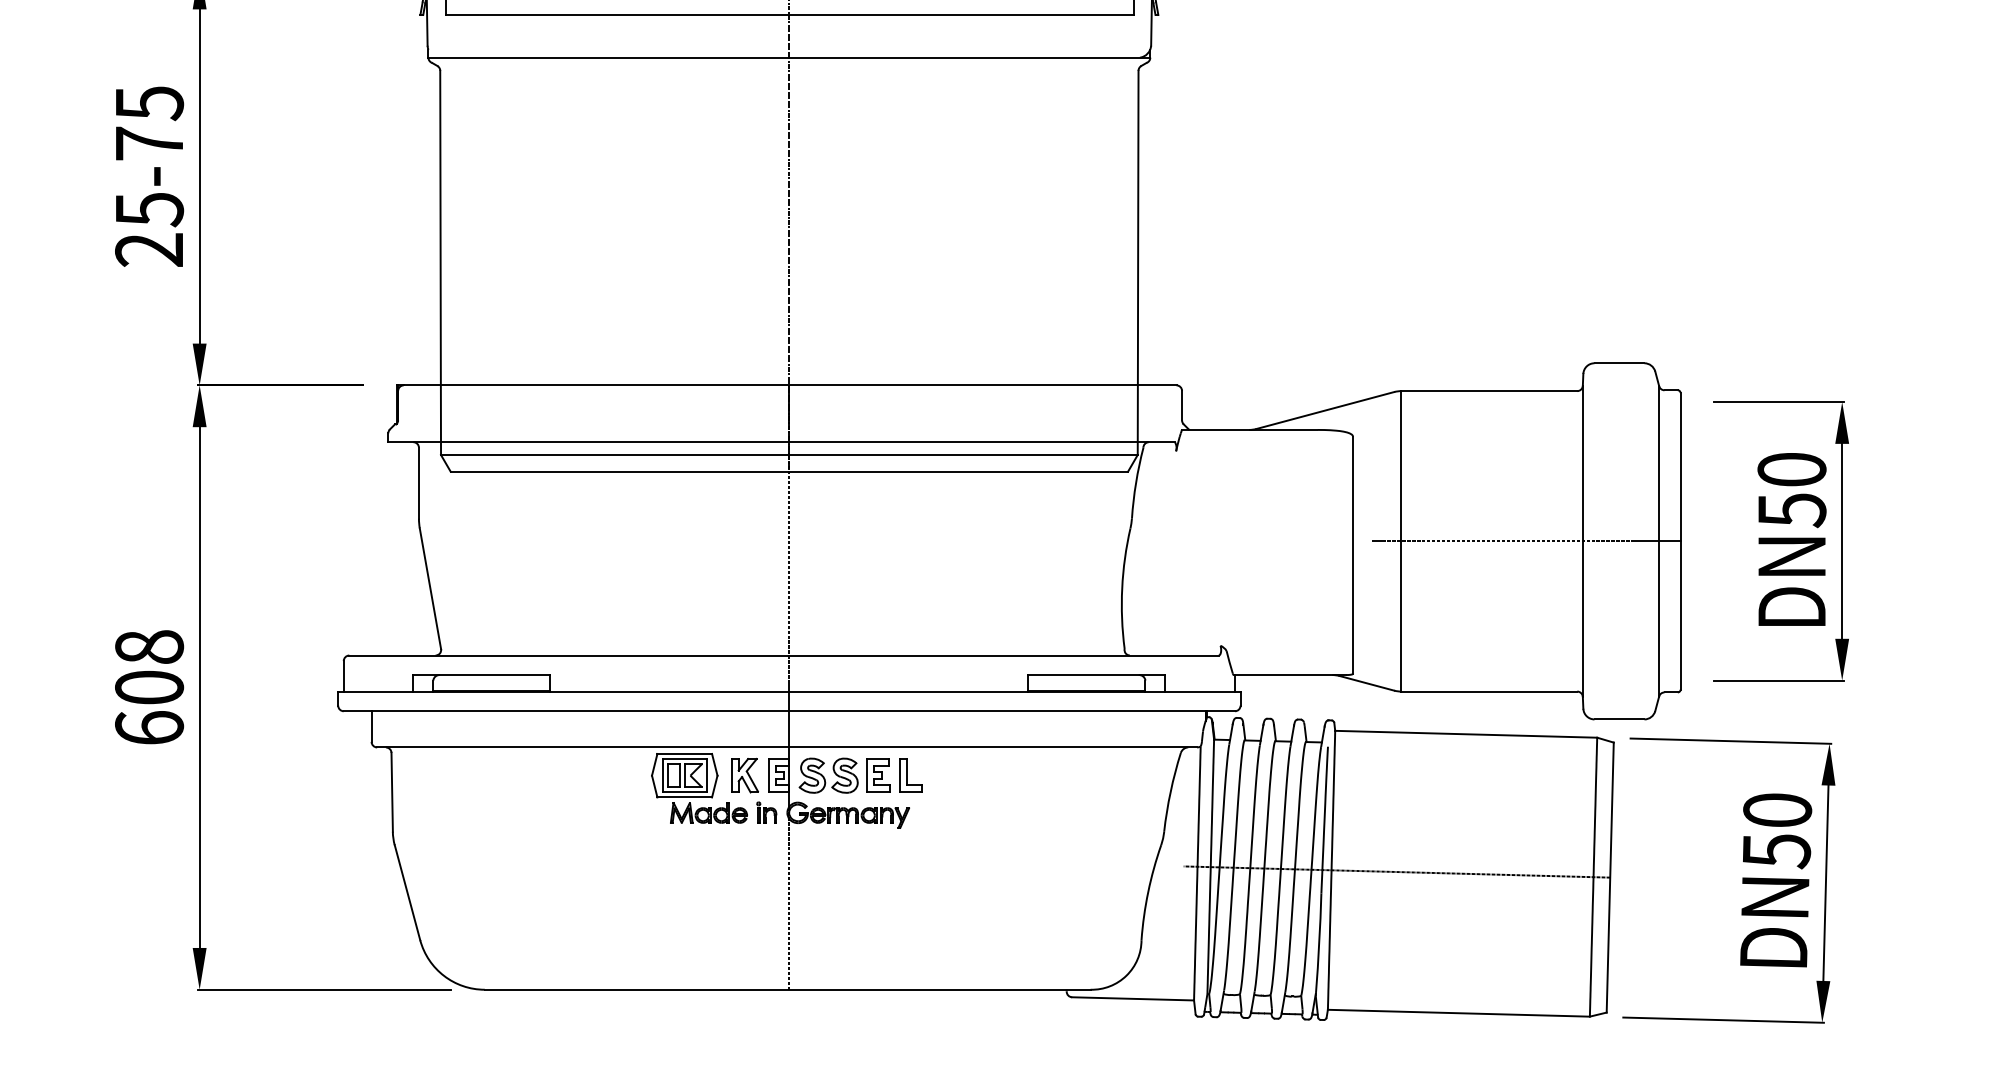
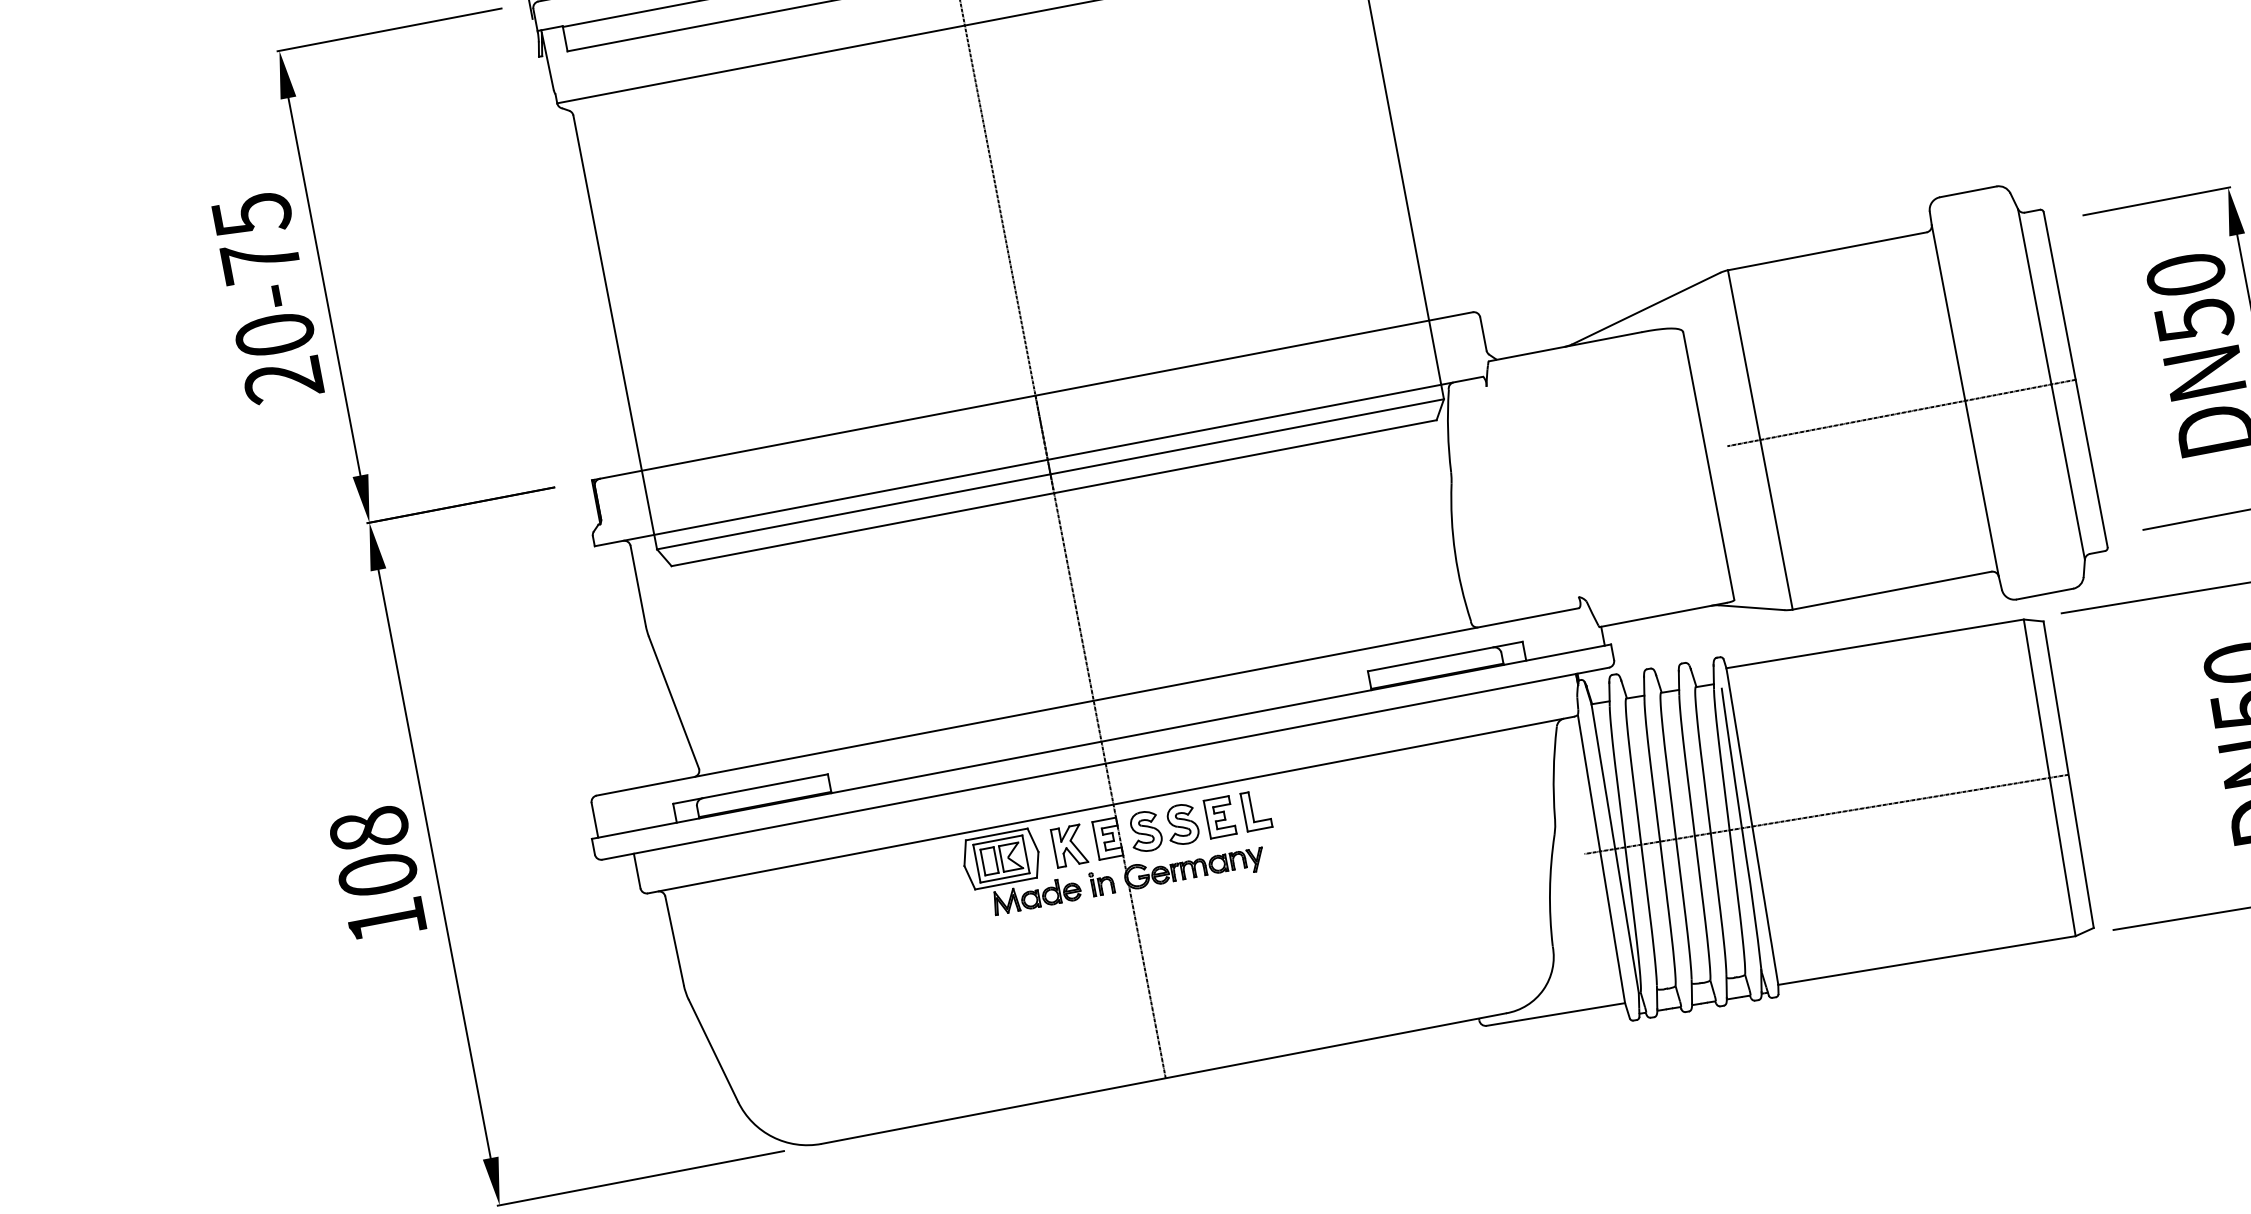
text: (149, 209) -> (274, 334), 25-75 -> 20-75
text: (149, 727) -> (386, 919), 608 -> 108

